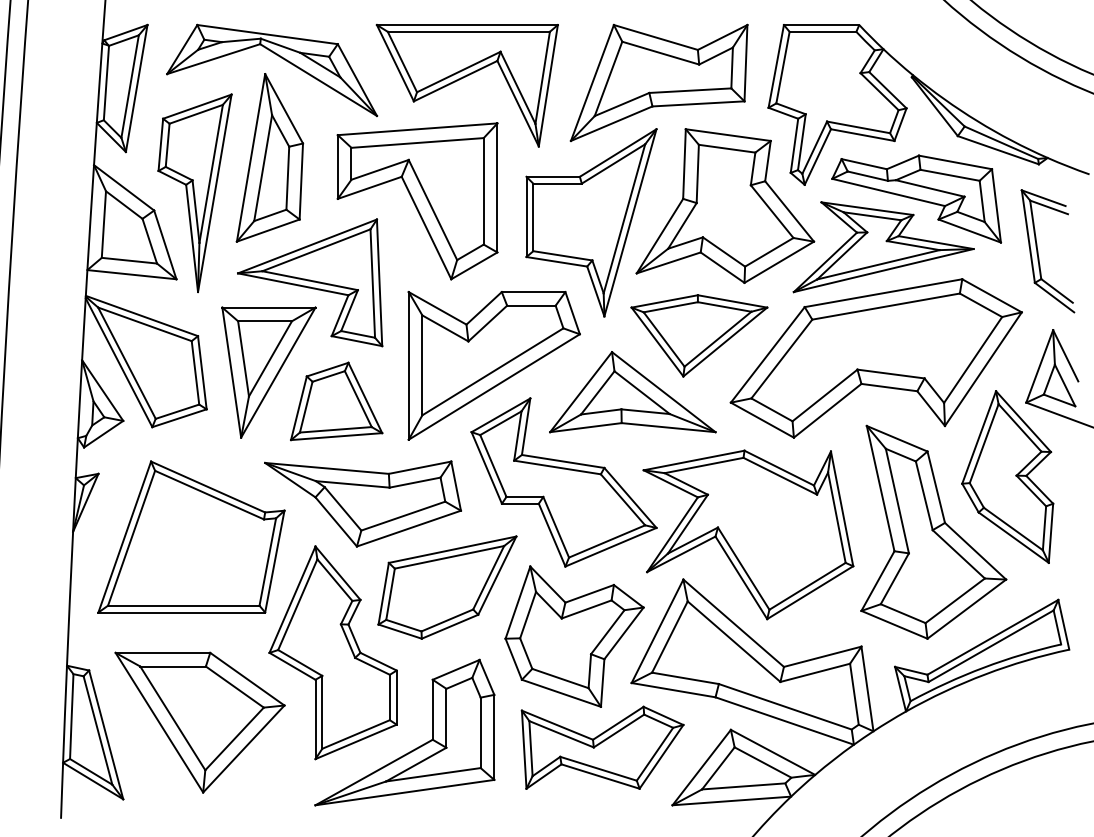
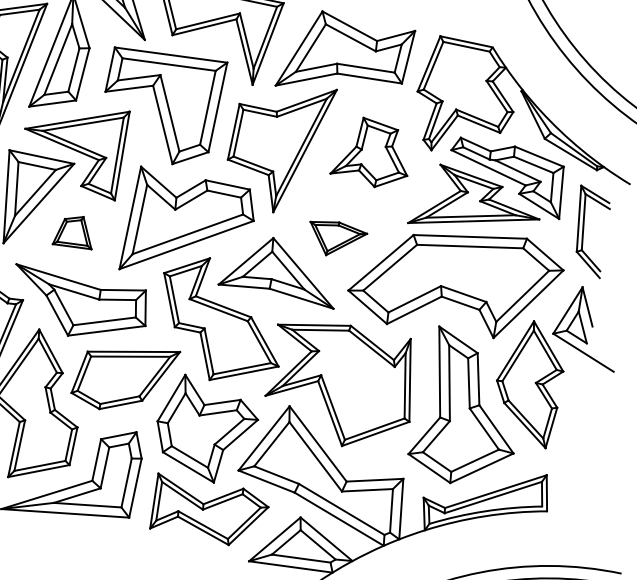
part: (725, 205) -> (373, 152), size x0.6
part: (699, 335) -> (336, 239), size x0.6
part: (336, 401) -> (75, 232), size x0.6

